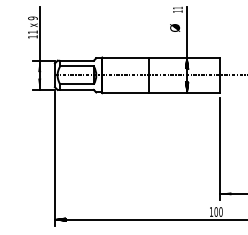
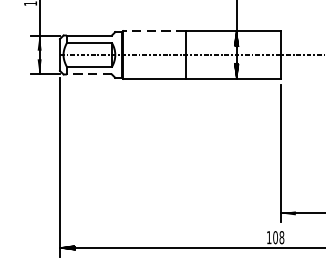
line: (125, 57) -> (154, 31), solid -> dashed
line: (76, 89) -> (88, 73), solid -> dashed
text: (220, 212) -> (281, 238), 100 -> 108

